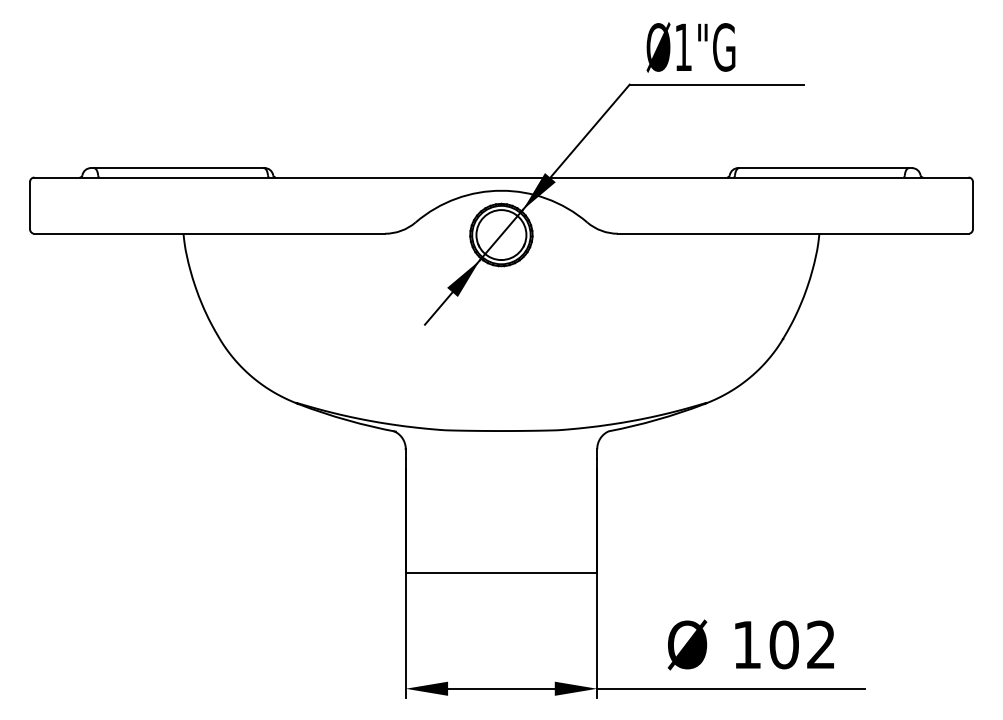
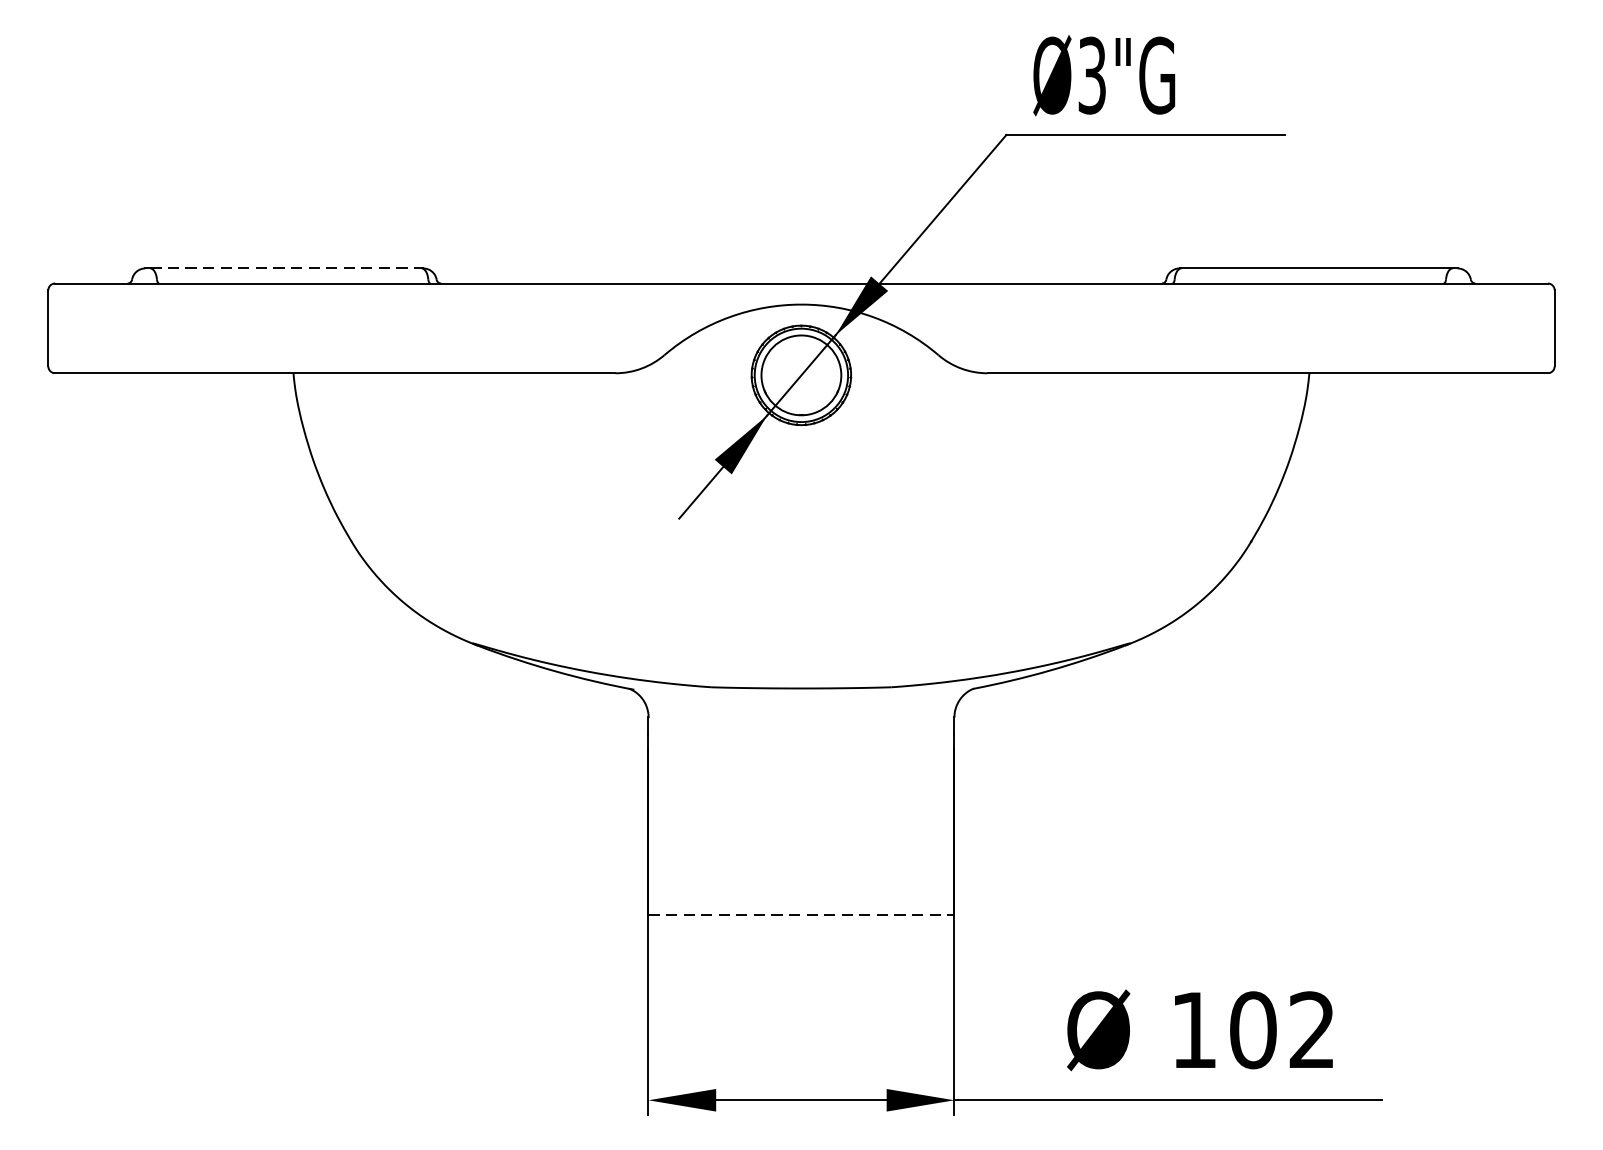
text: (683, 47) -> (1092, 75), Ø1"G -> Ø3"G
line: (178, 168) -> (285, 269), solid -> dashed
line: (501, 572) -> (801, 914), solid -> dashed

